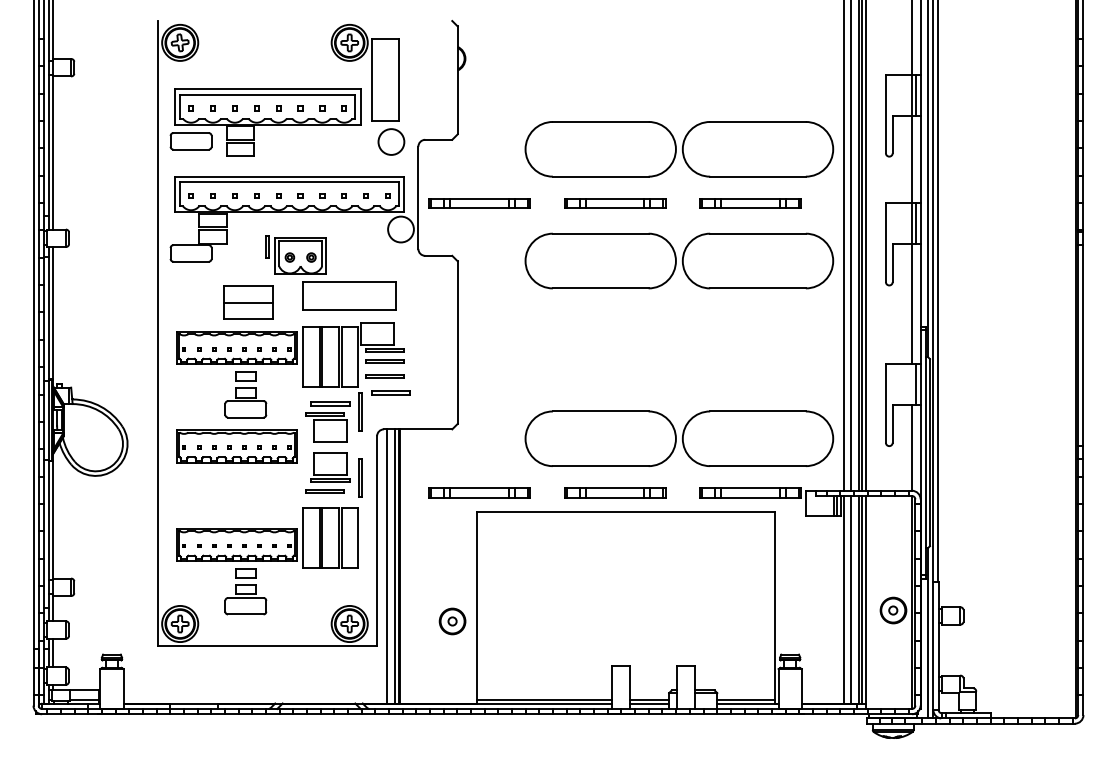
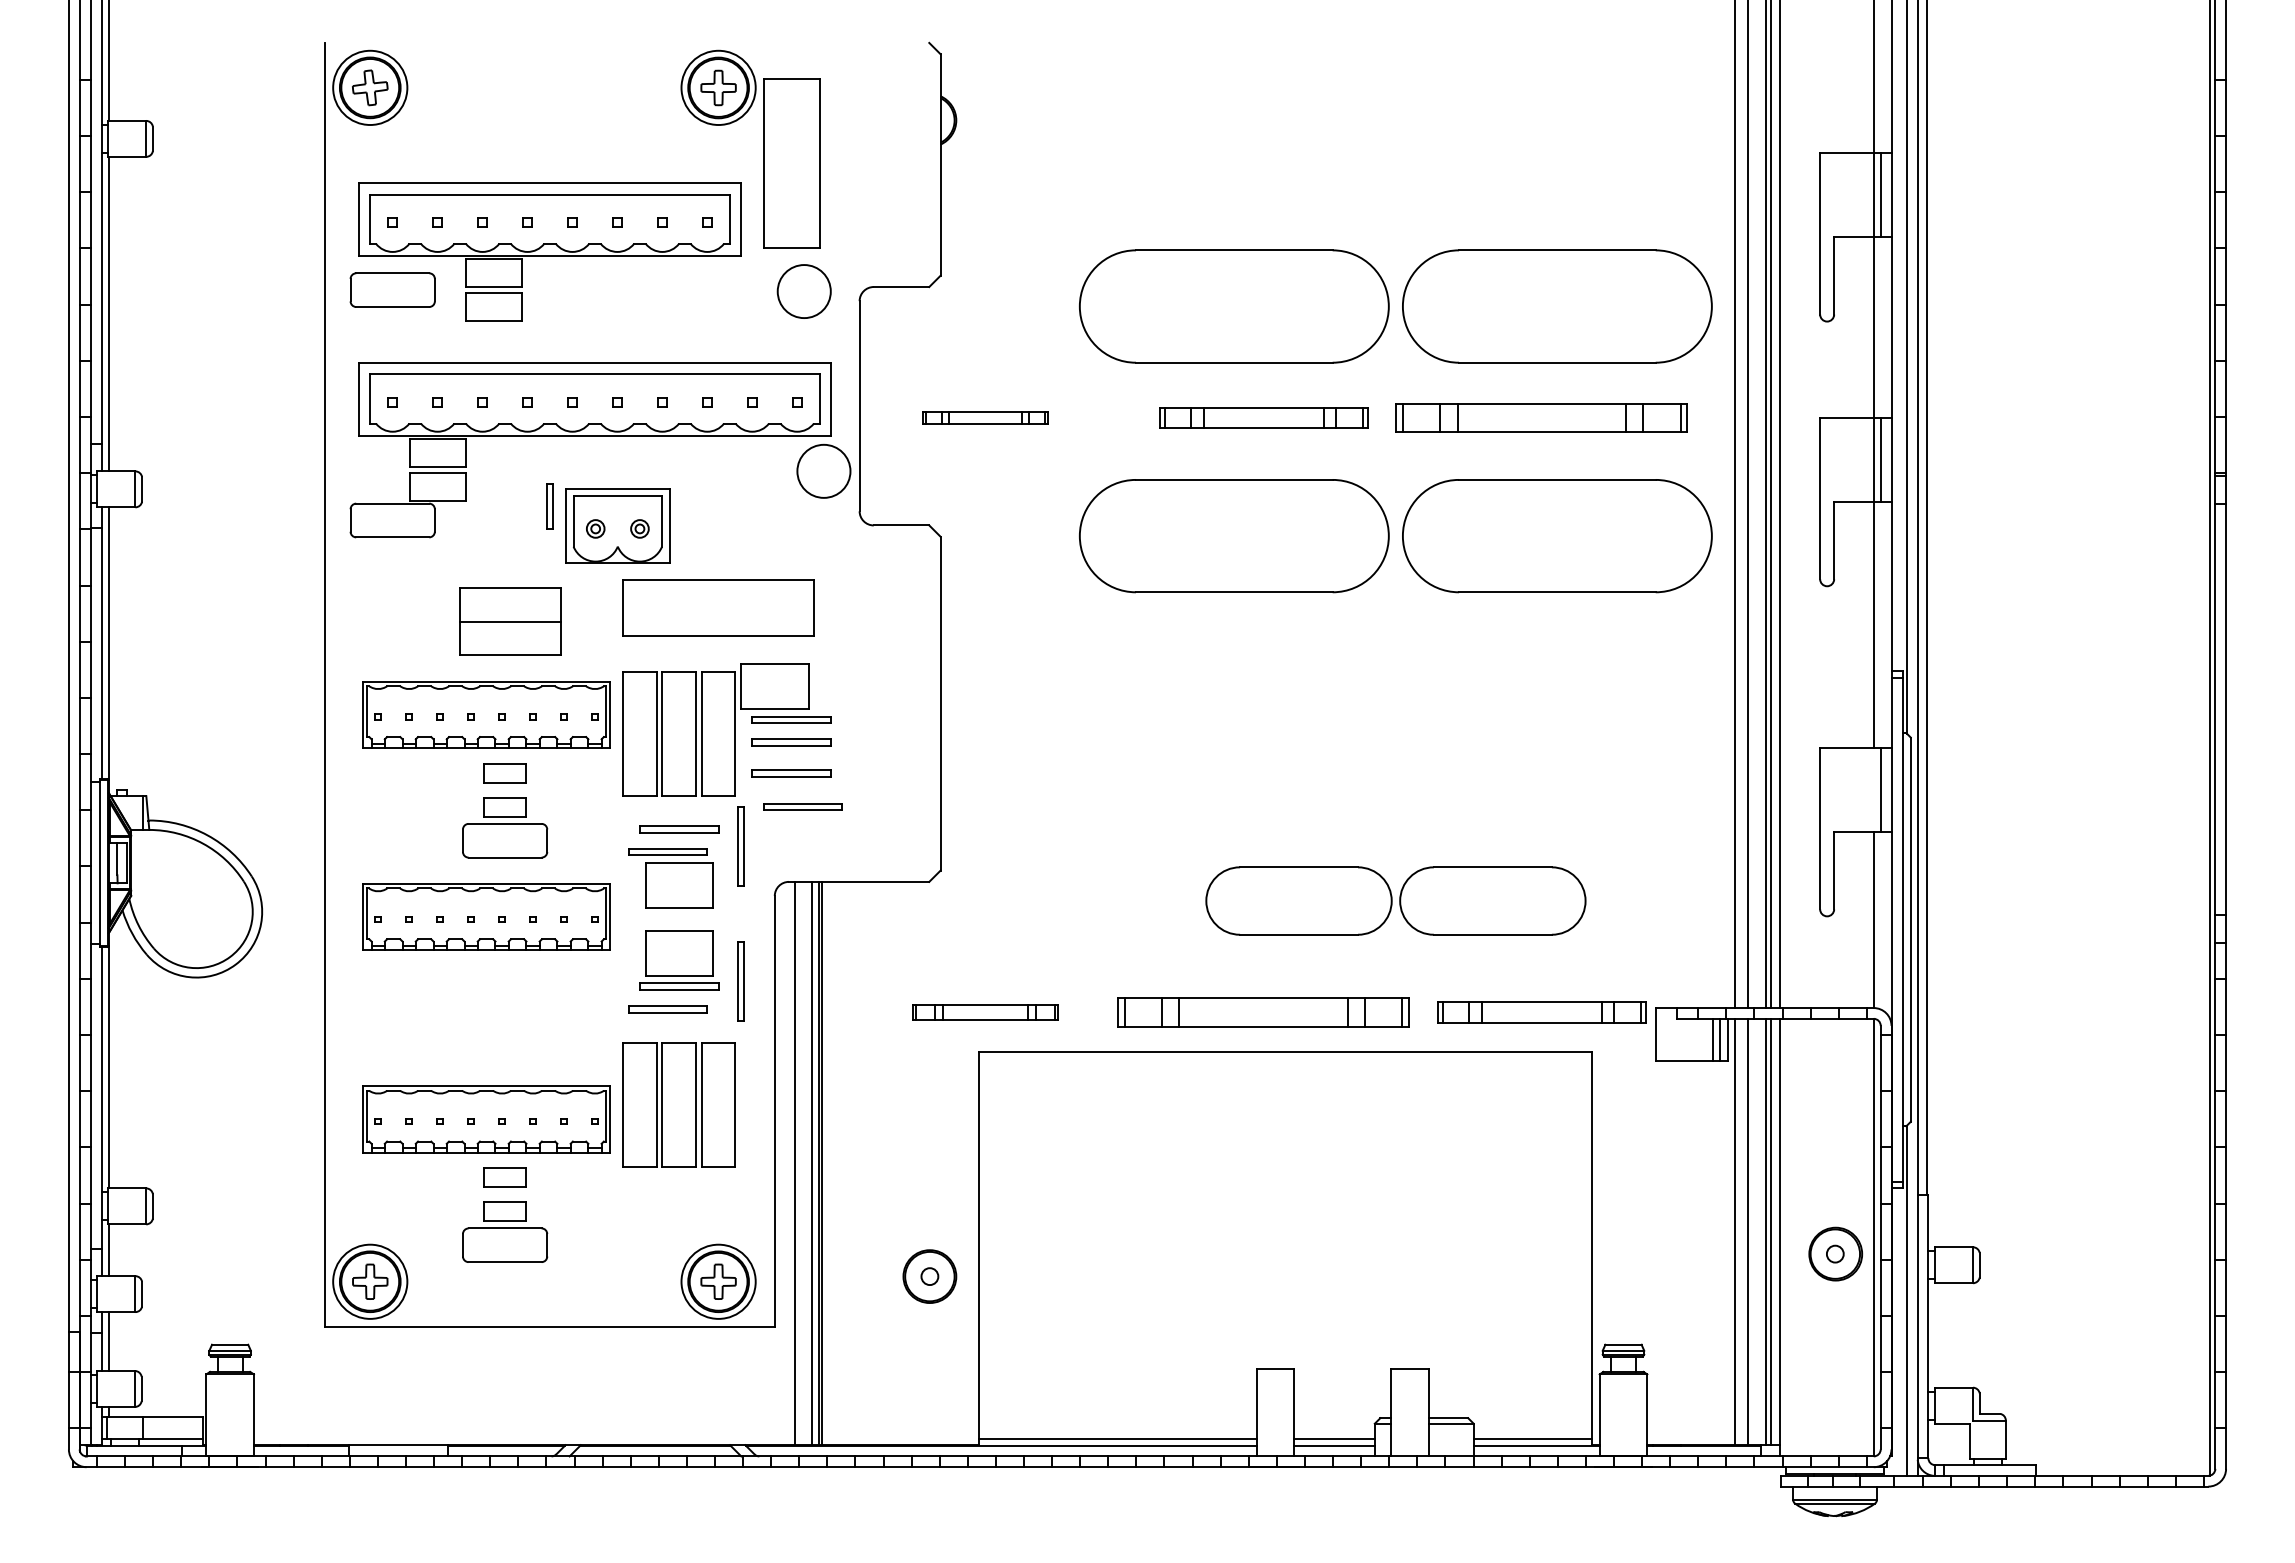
part: (479, 203) -> (985, 417), size x0.6
part: (750, 203) -> (1541, 417), size x1.4
part: (679, 438) -> (1396, 900), size x0.6
part: (479, 492) -> (985, 1011), size x0.7
part: (615, 492) -> (1264, 1011), size x1.4

